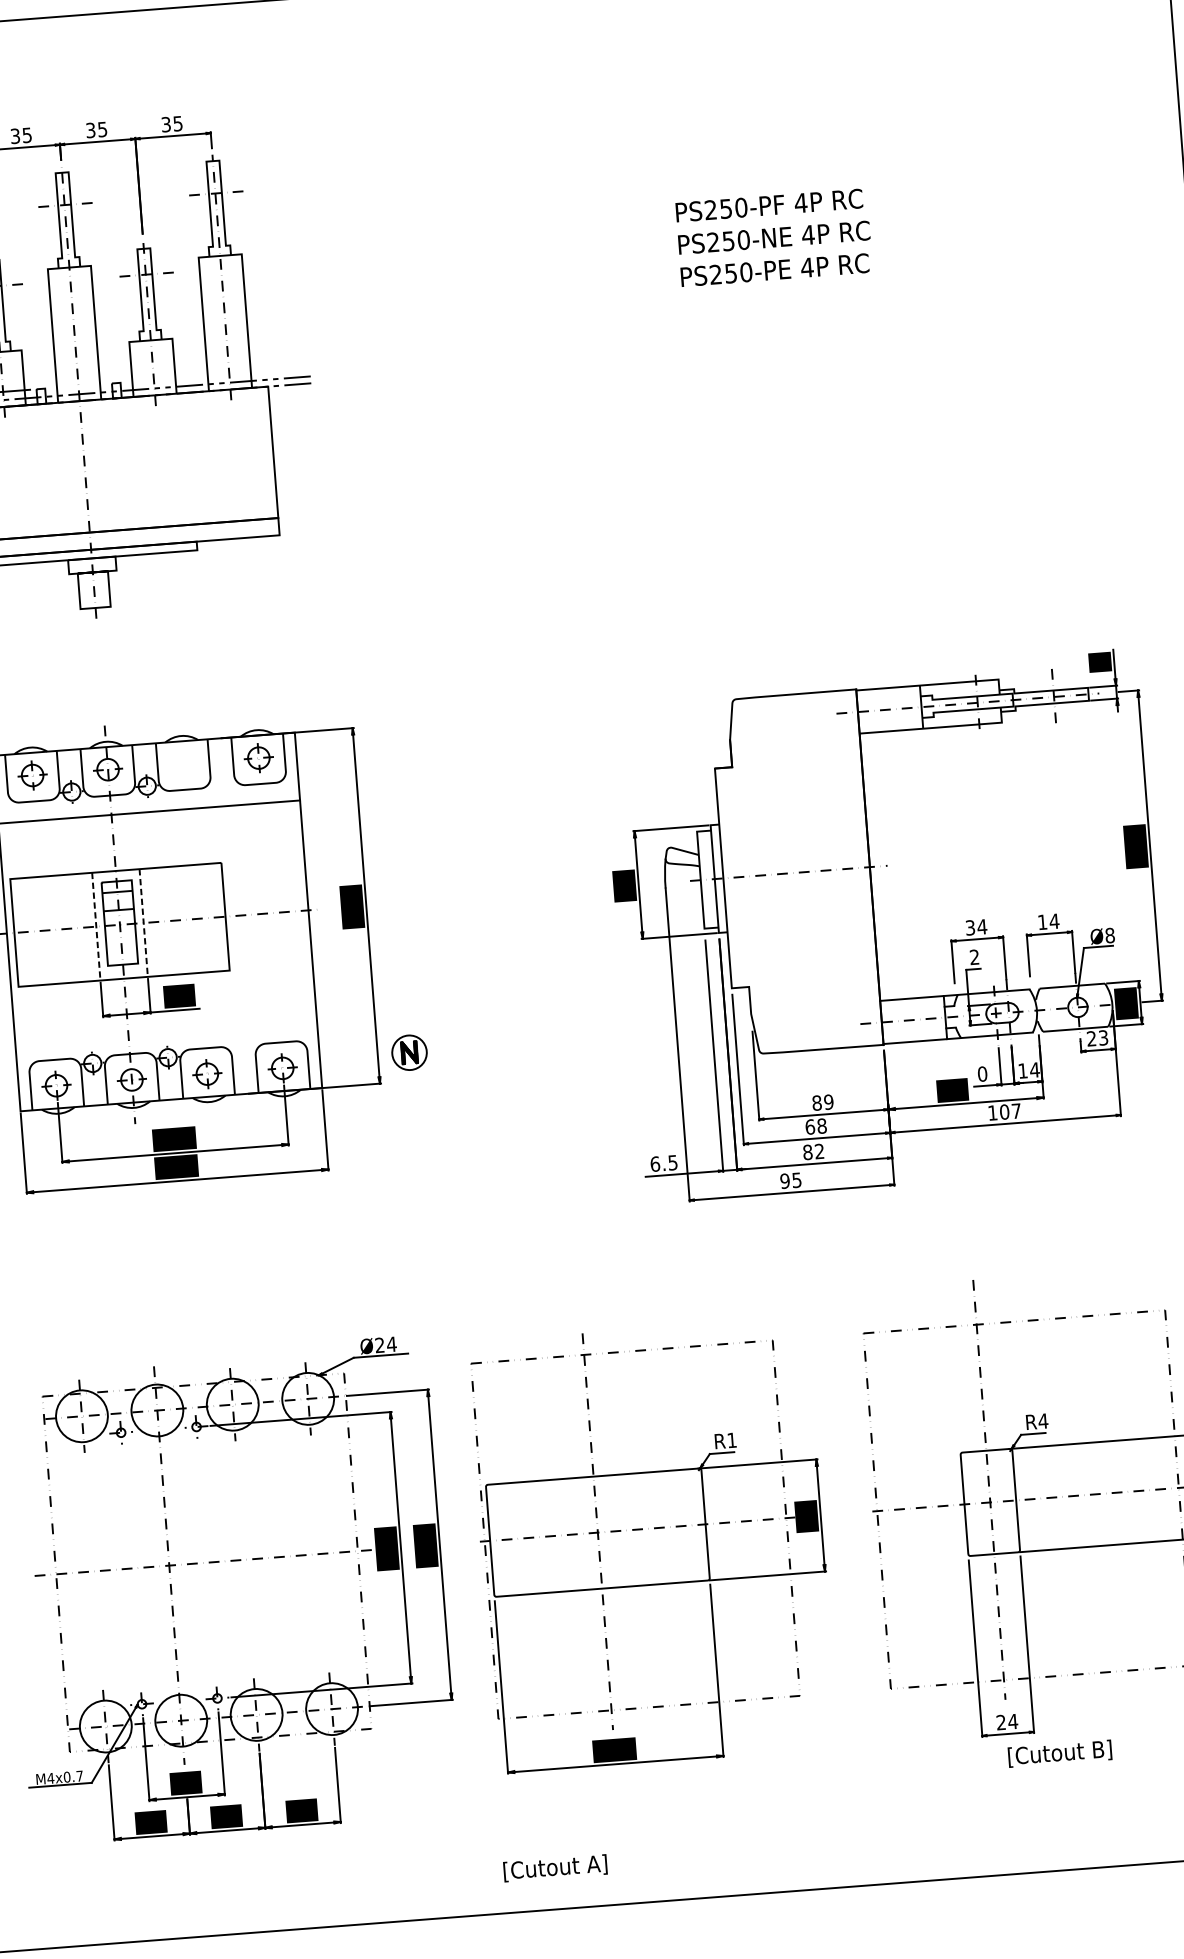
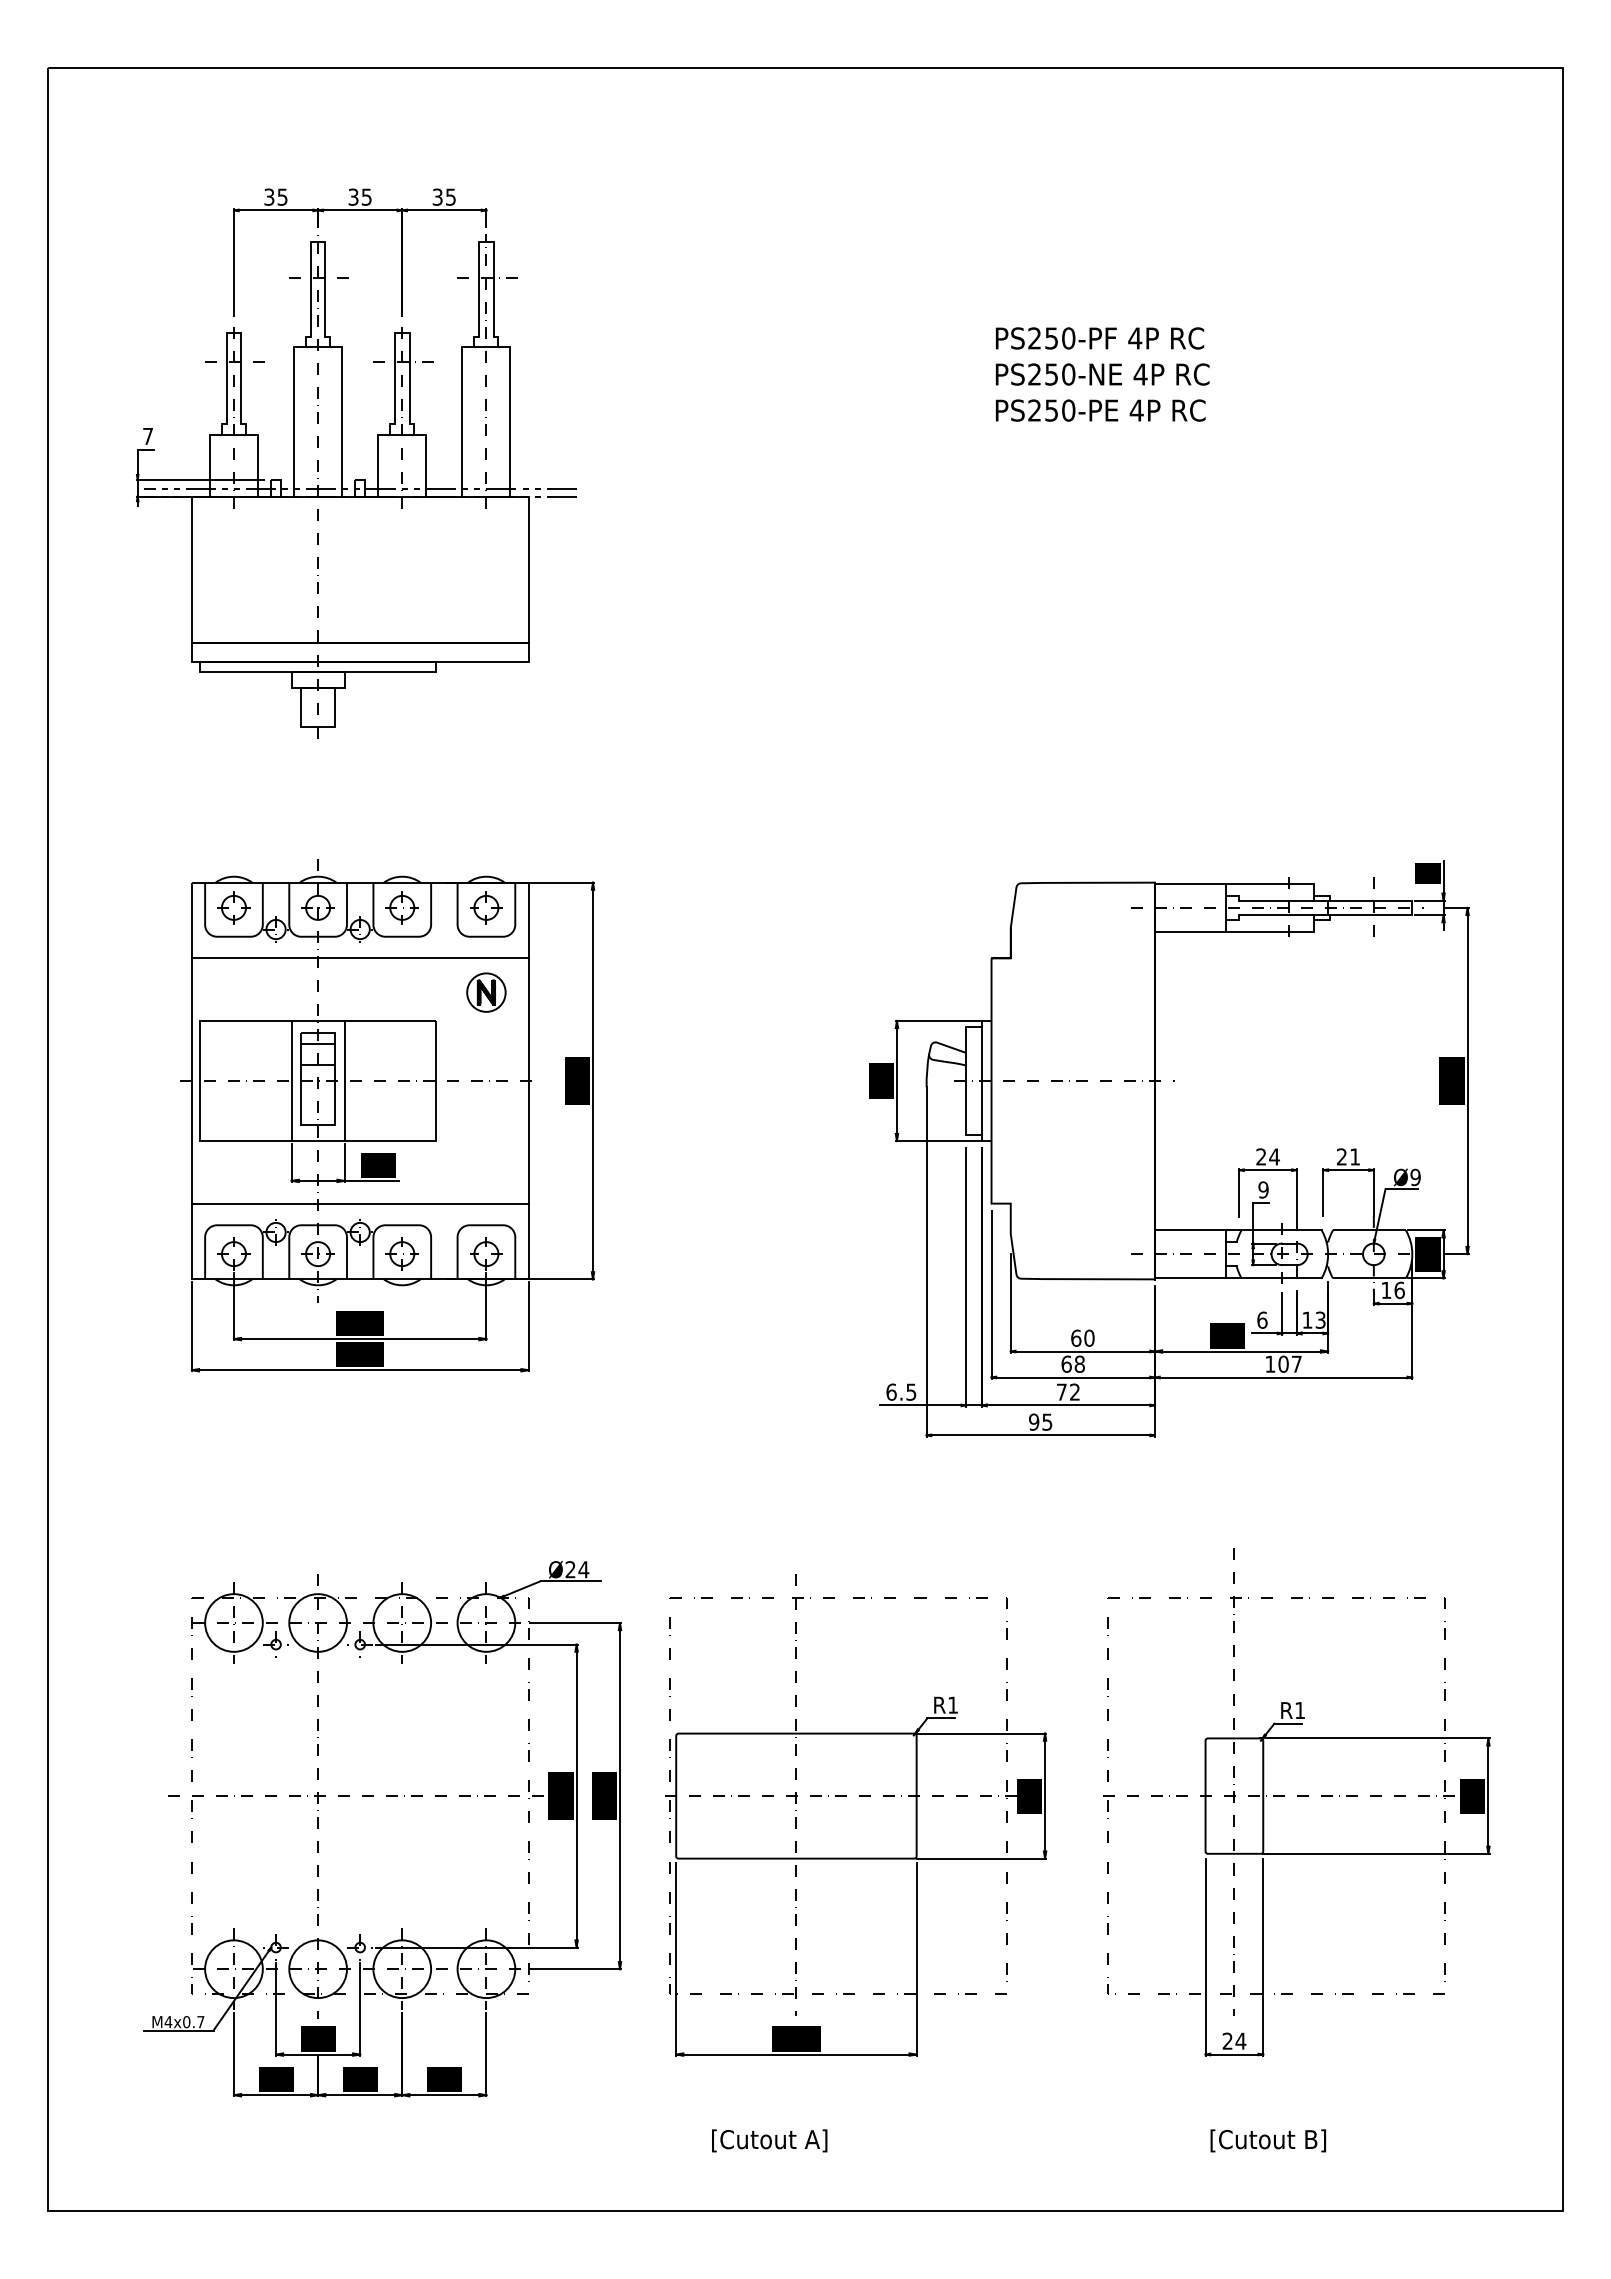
part: (182, 763) -> (401, 907), added
text: (1048, 921) -> (1348, 1156), 14 -> 21
line: (143, 923) -> (344, 1081), dashed -> solid
line: (96, 927) -> (291, 1081), dashed -> solid
text: (970, 927) -> (1261, 1156), 34 -> 24
text: (1109, 935) -> (1415, 1177), Ø8 -> Ø9
text: (974, 956) -> (1263, 1189), 2 -> 9
line: (165, 1031) -> (359, 1203), added
text: (1097, 1038) -> (1392, 1290), 23 -> 16
part: (409, 1052) -> (486, 992), moved
text: (1034, 1069) -> (1320, 1319), 14 -> 13
text: (982, 1073) -> (1262, 1319), 0 -> 6
text: (822, 1101) -> (1082, 1337), 89 -> 60
text: (807, 1151) -> (1061, 1391), 82 -> 72
text: (1042, 1421) -> (1299, 1710), R4 -> R1
text: (1059, 1753) -> (1267, 2140), moved
text: (555, 1867) -> (769, 2140), moved

